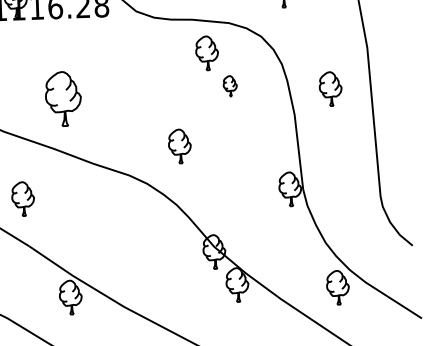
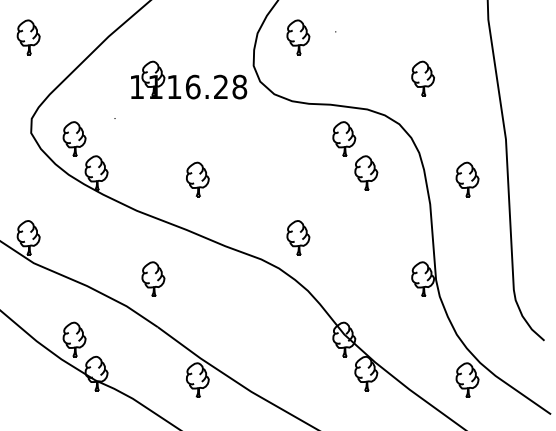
part: (230, 85) -> (366, 172), size x1.67
part: (63, 98) -> (197, 179), size x0.62
part: (180, 145) -> (298, 237), moved

